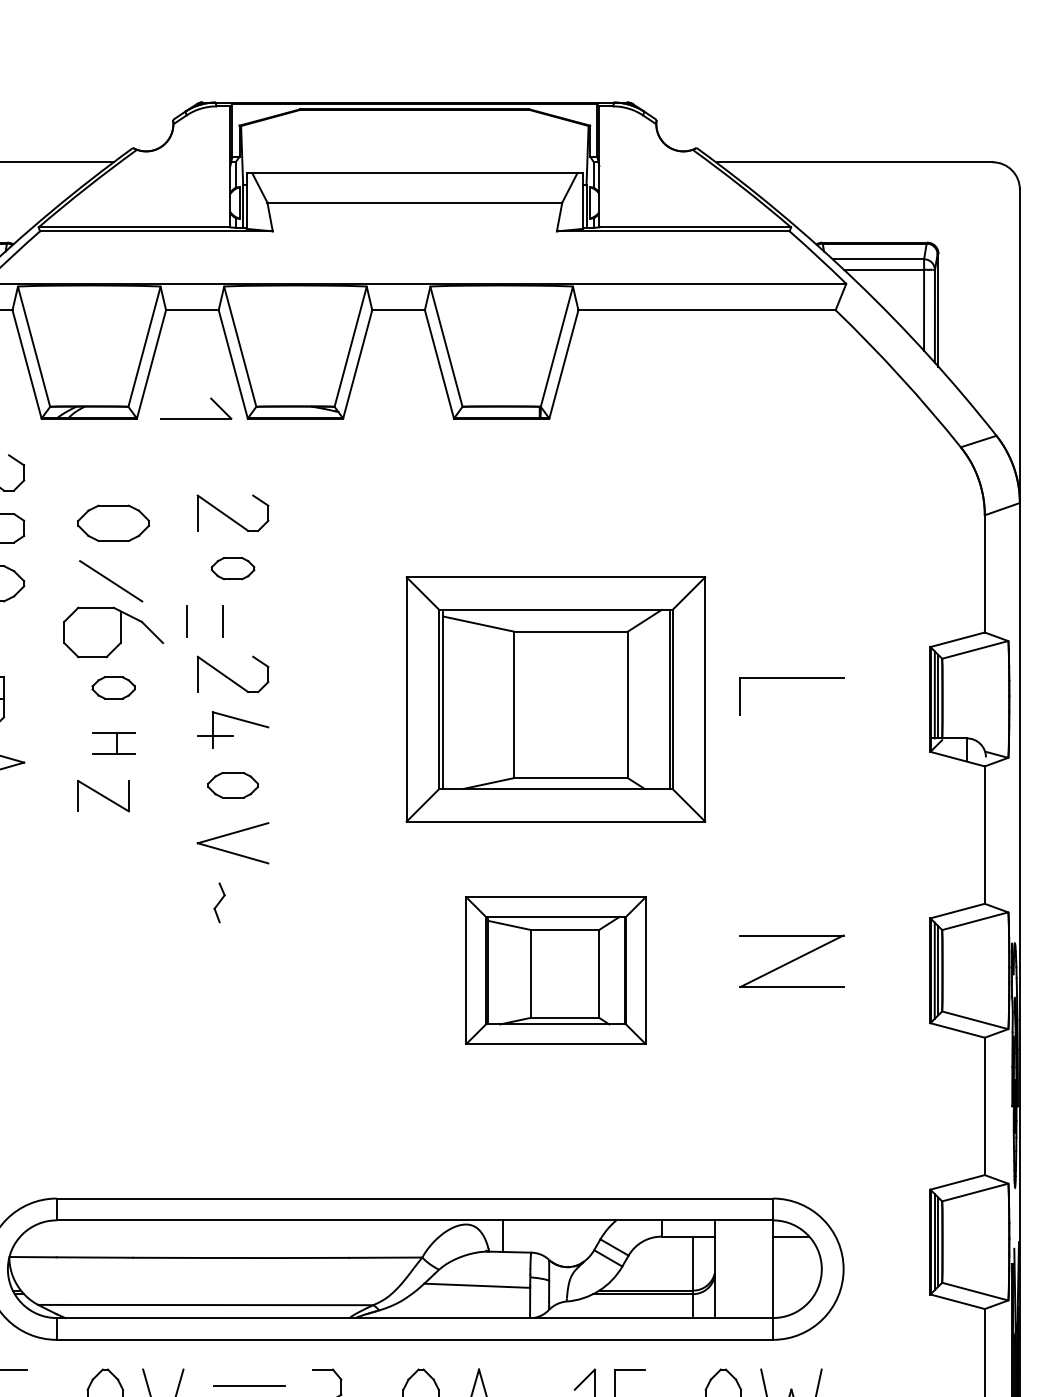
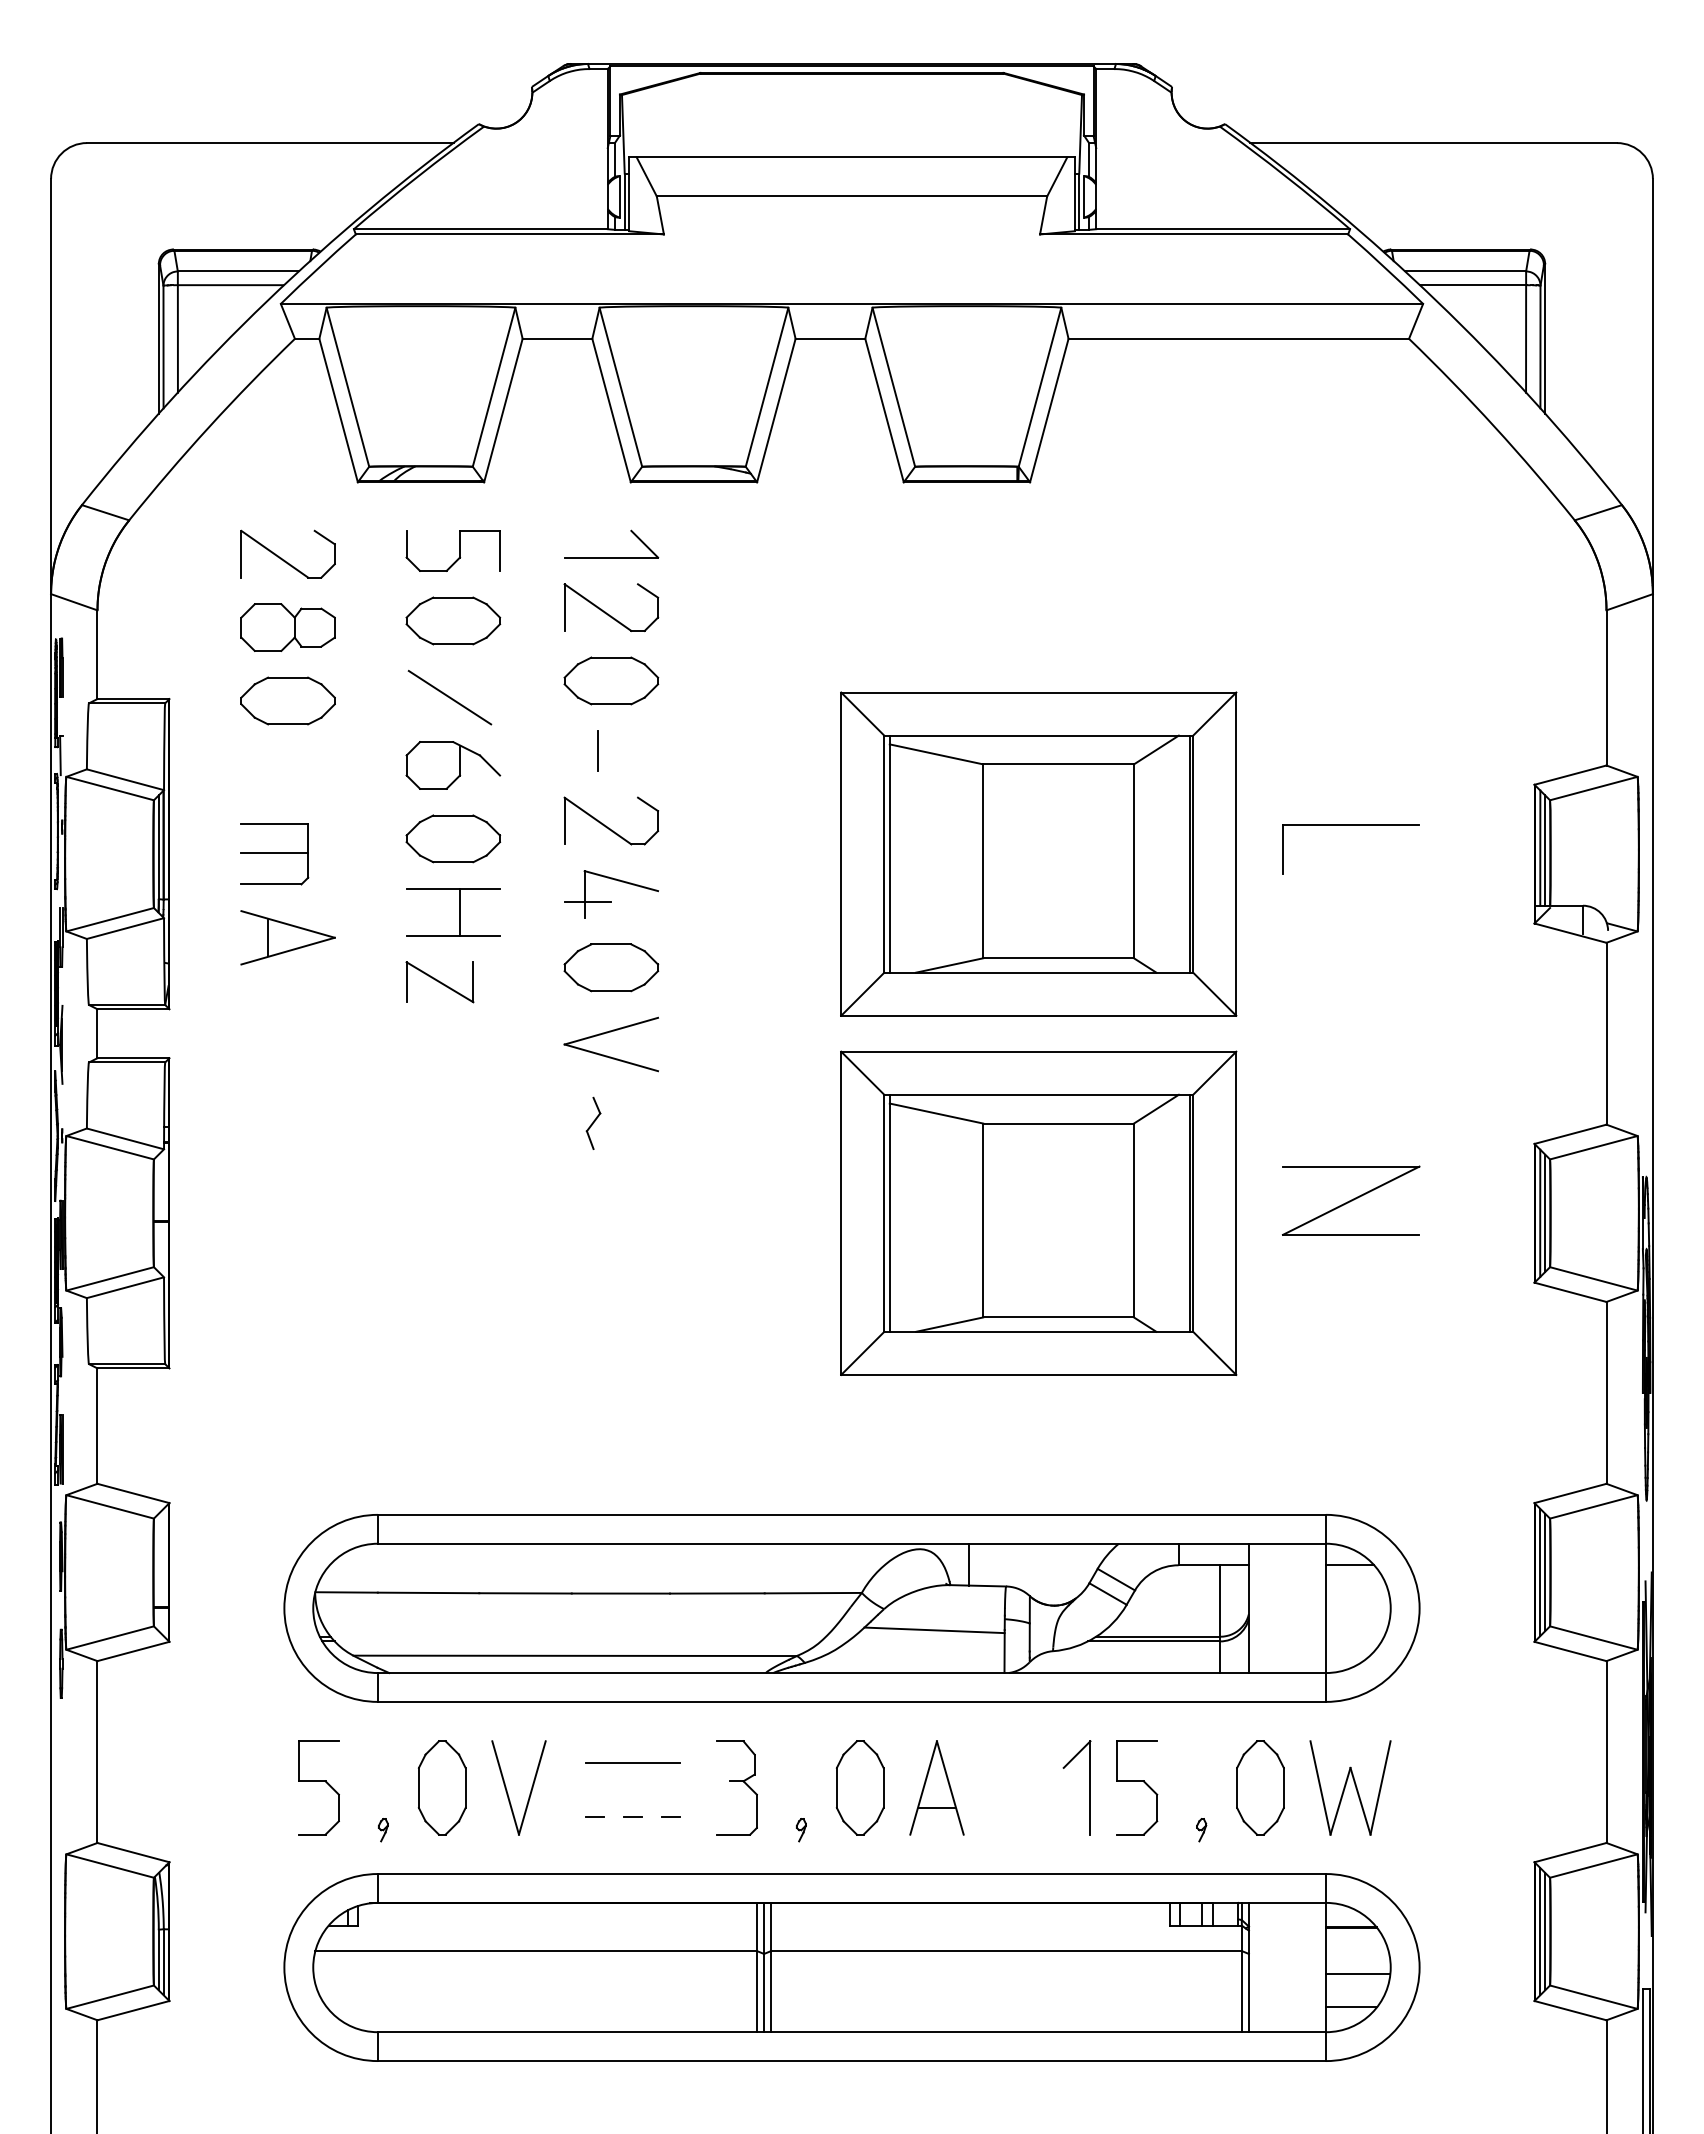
part: (196, 418) -> (611, 557), moved
part: (118, 470) -> (459, 550), added
part: (233, 568) -> (611, 680), size x1.67
line: (186, 621) -> (549, 750), removed
part: (113, 632) -> (453, 765), size x0.71
part: (113, 687) -> (453, 838), size x1.67
part: (113, 743) -> (453, 912), size x1.67
part: (233, 785) -> (611, 967), size x1.43
part: (555, 970) -> (1038, 1212), size x1.67

